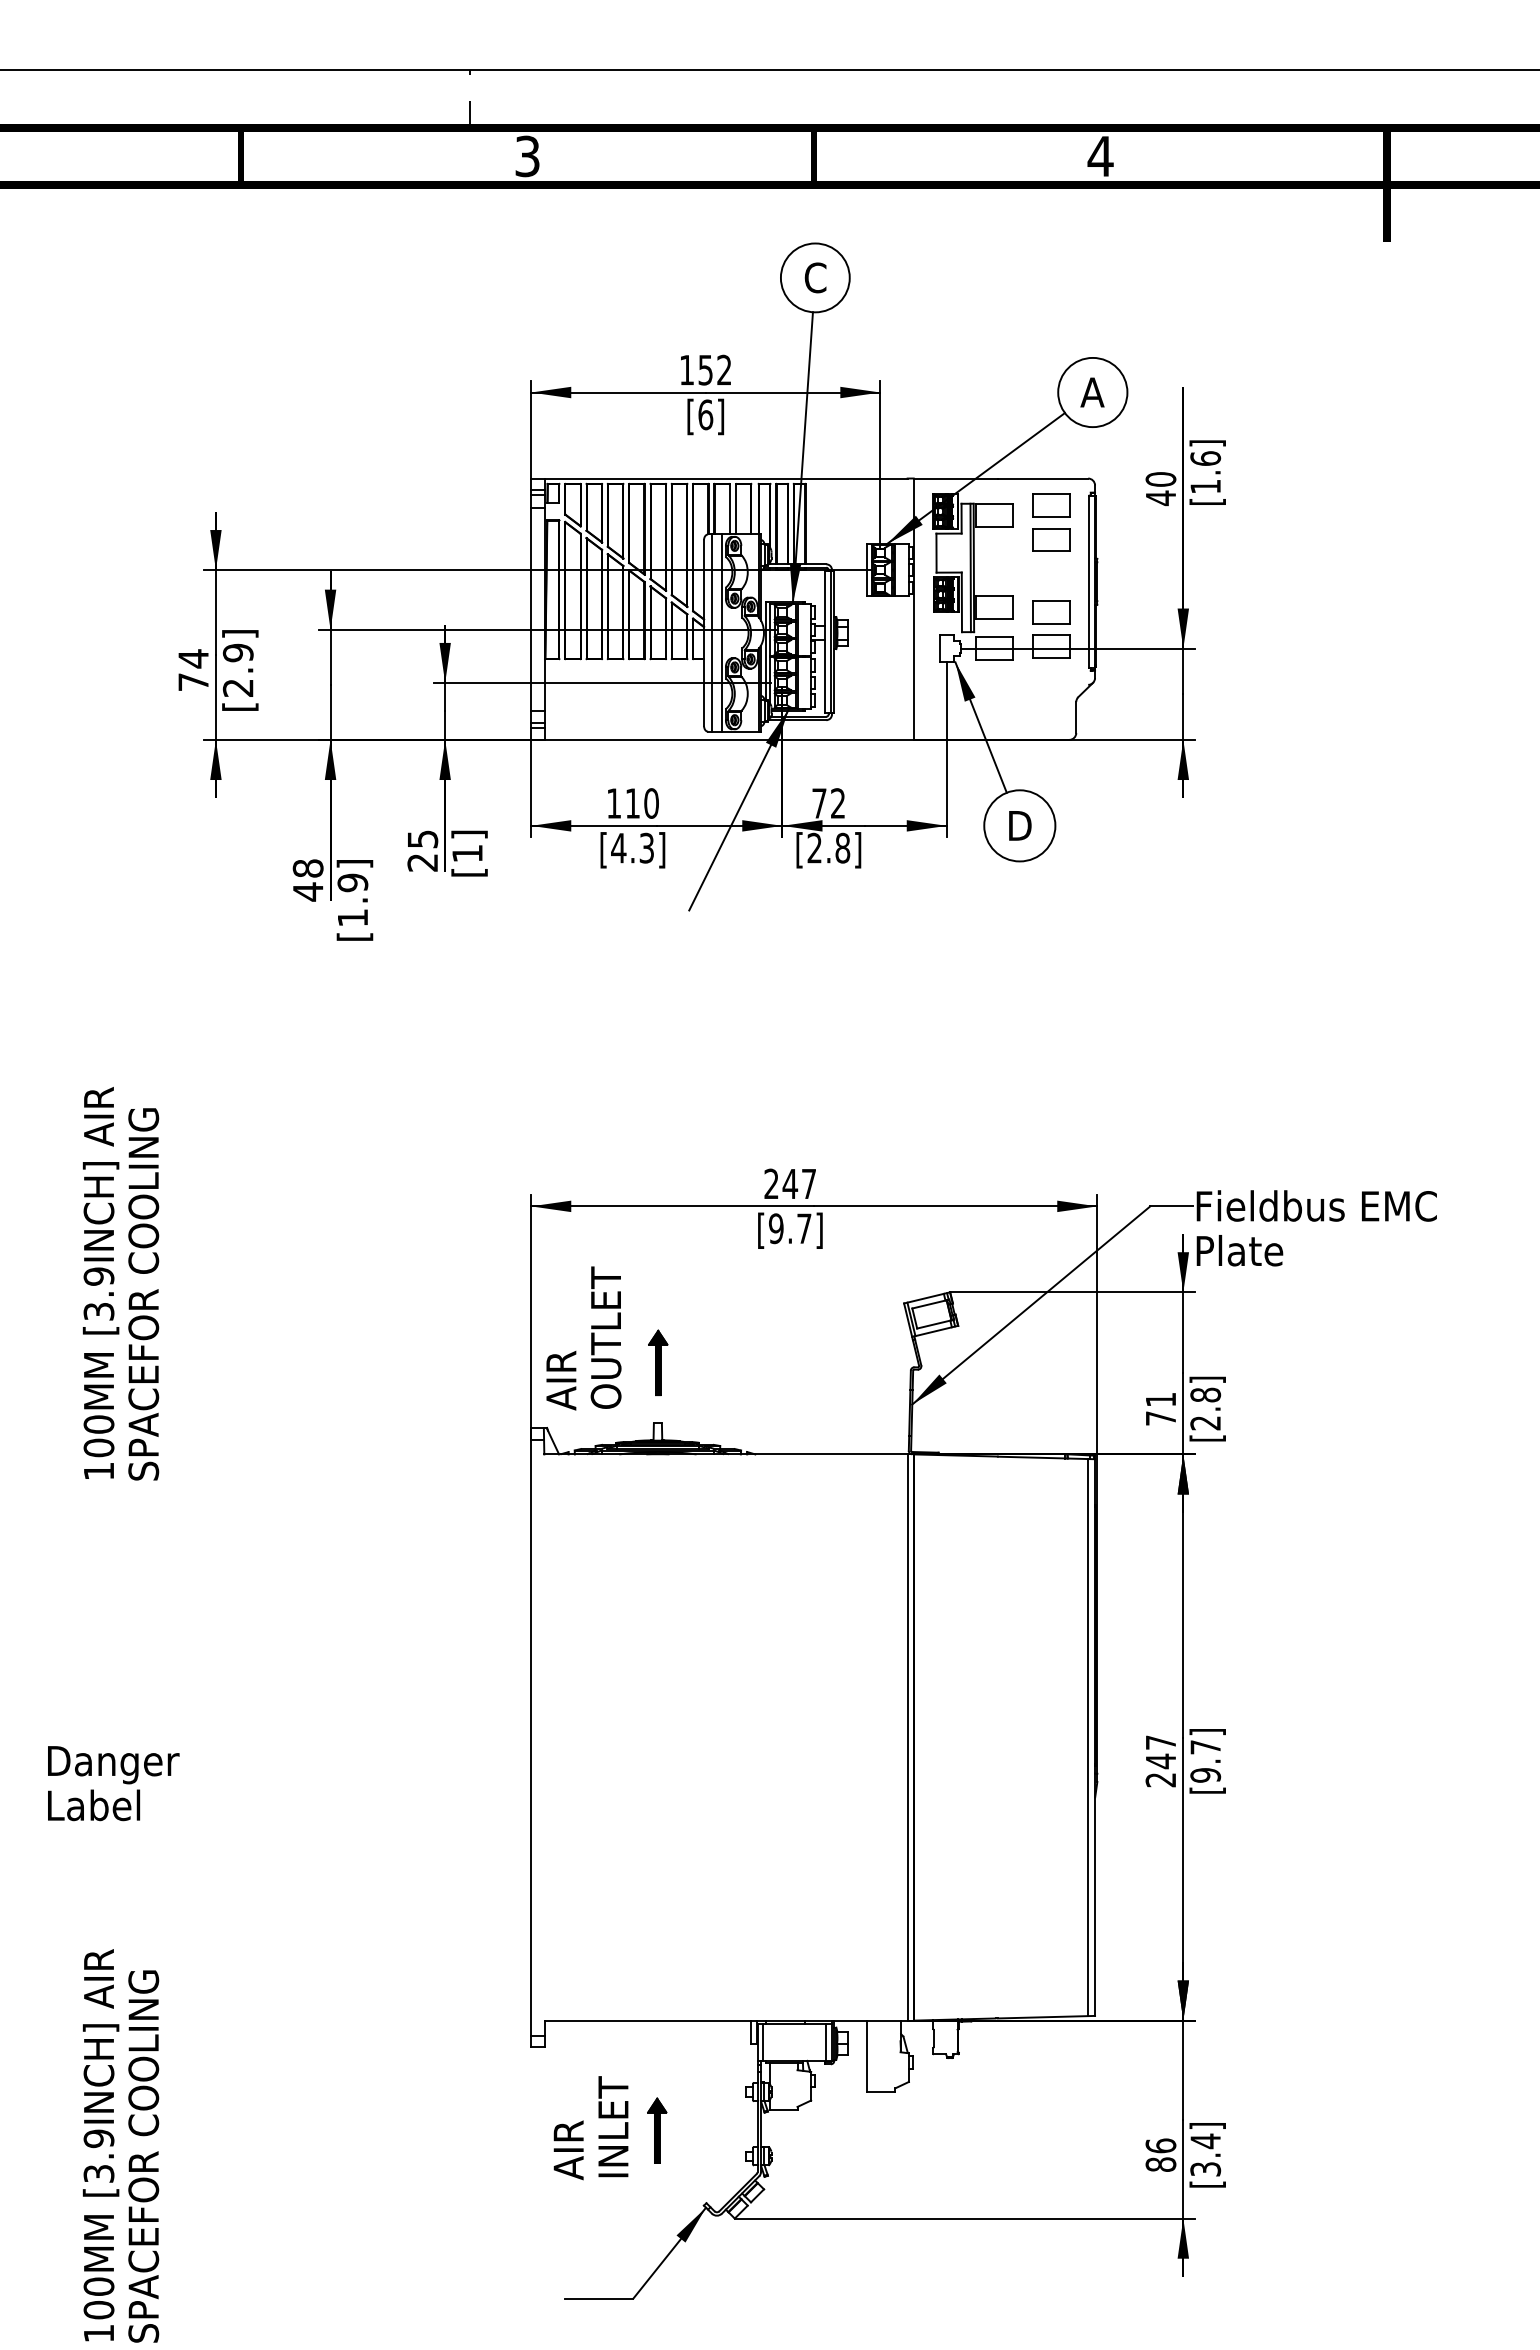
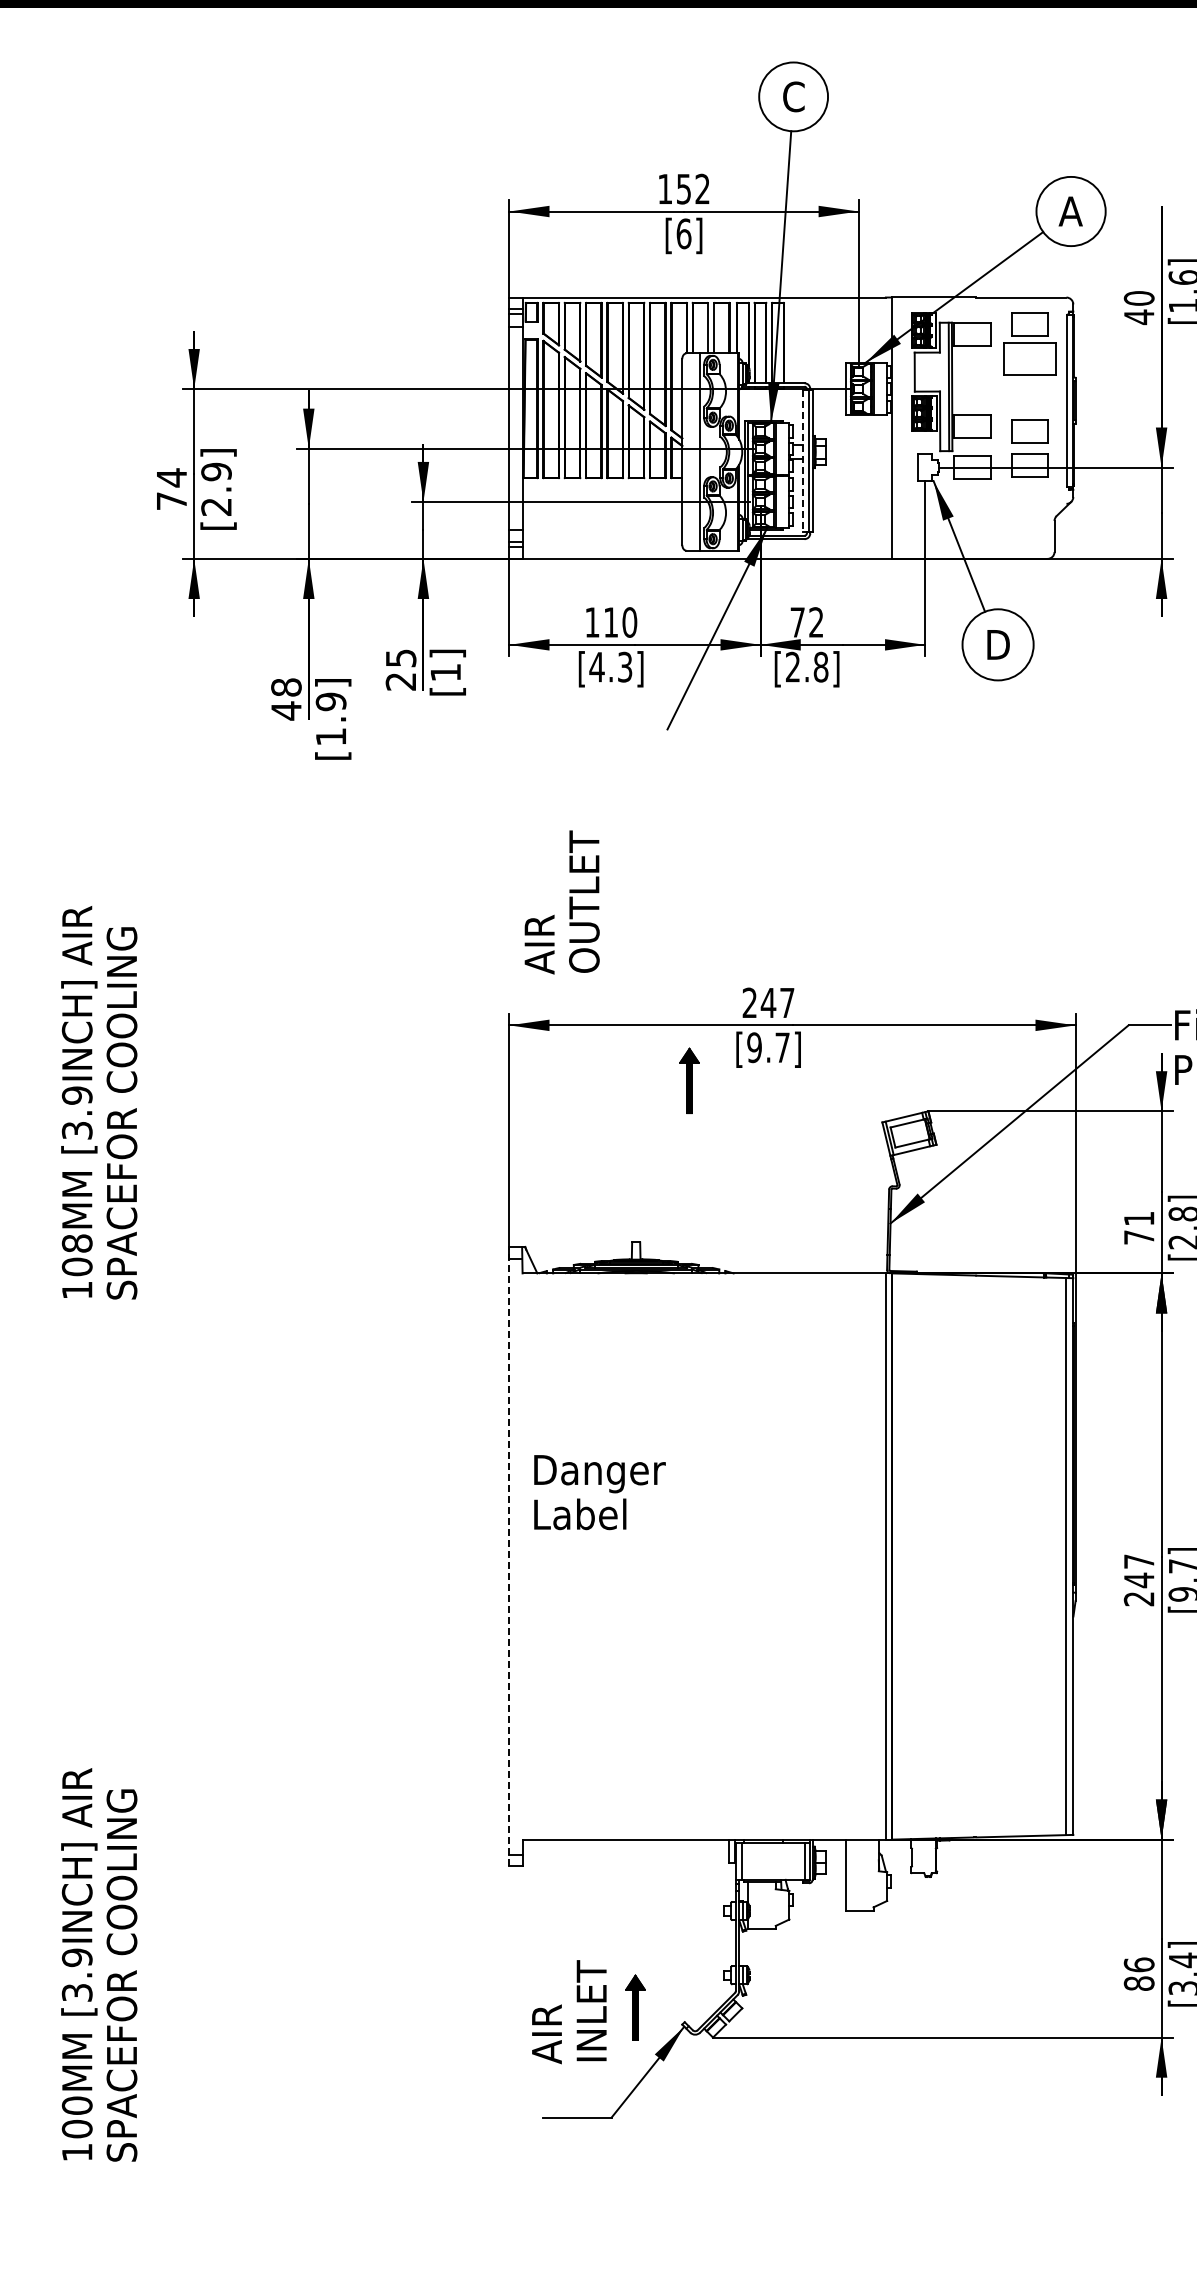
part: (1051, 539) -> (1029, 358), size x1.4
line: (712, 632) -> (690, 451), removed
line: (825, 642) -> (803, 461), solid -> dashed
text: (583, 1338) -> (561, 902), moved
part: (658, 1362) -> (689, 1080), moved
text: (98, 1424) -> (76, 1243), 100MM -> 108MM
line: (531, 1737) -> (509, 1556), solid -> dashed
text: (113, 1783) -> (599, 1492), moved
text: (590, 2128) -> (568, 2012), moved
part: (657, 2130) -> (635, 2007), moved

